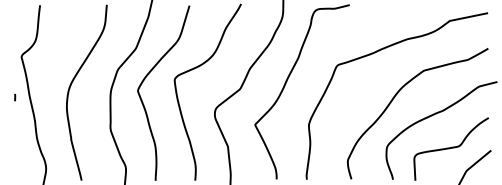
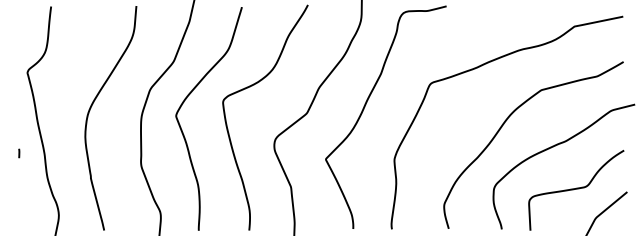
curve: (15, 97) -> (19, 153), moved

